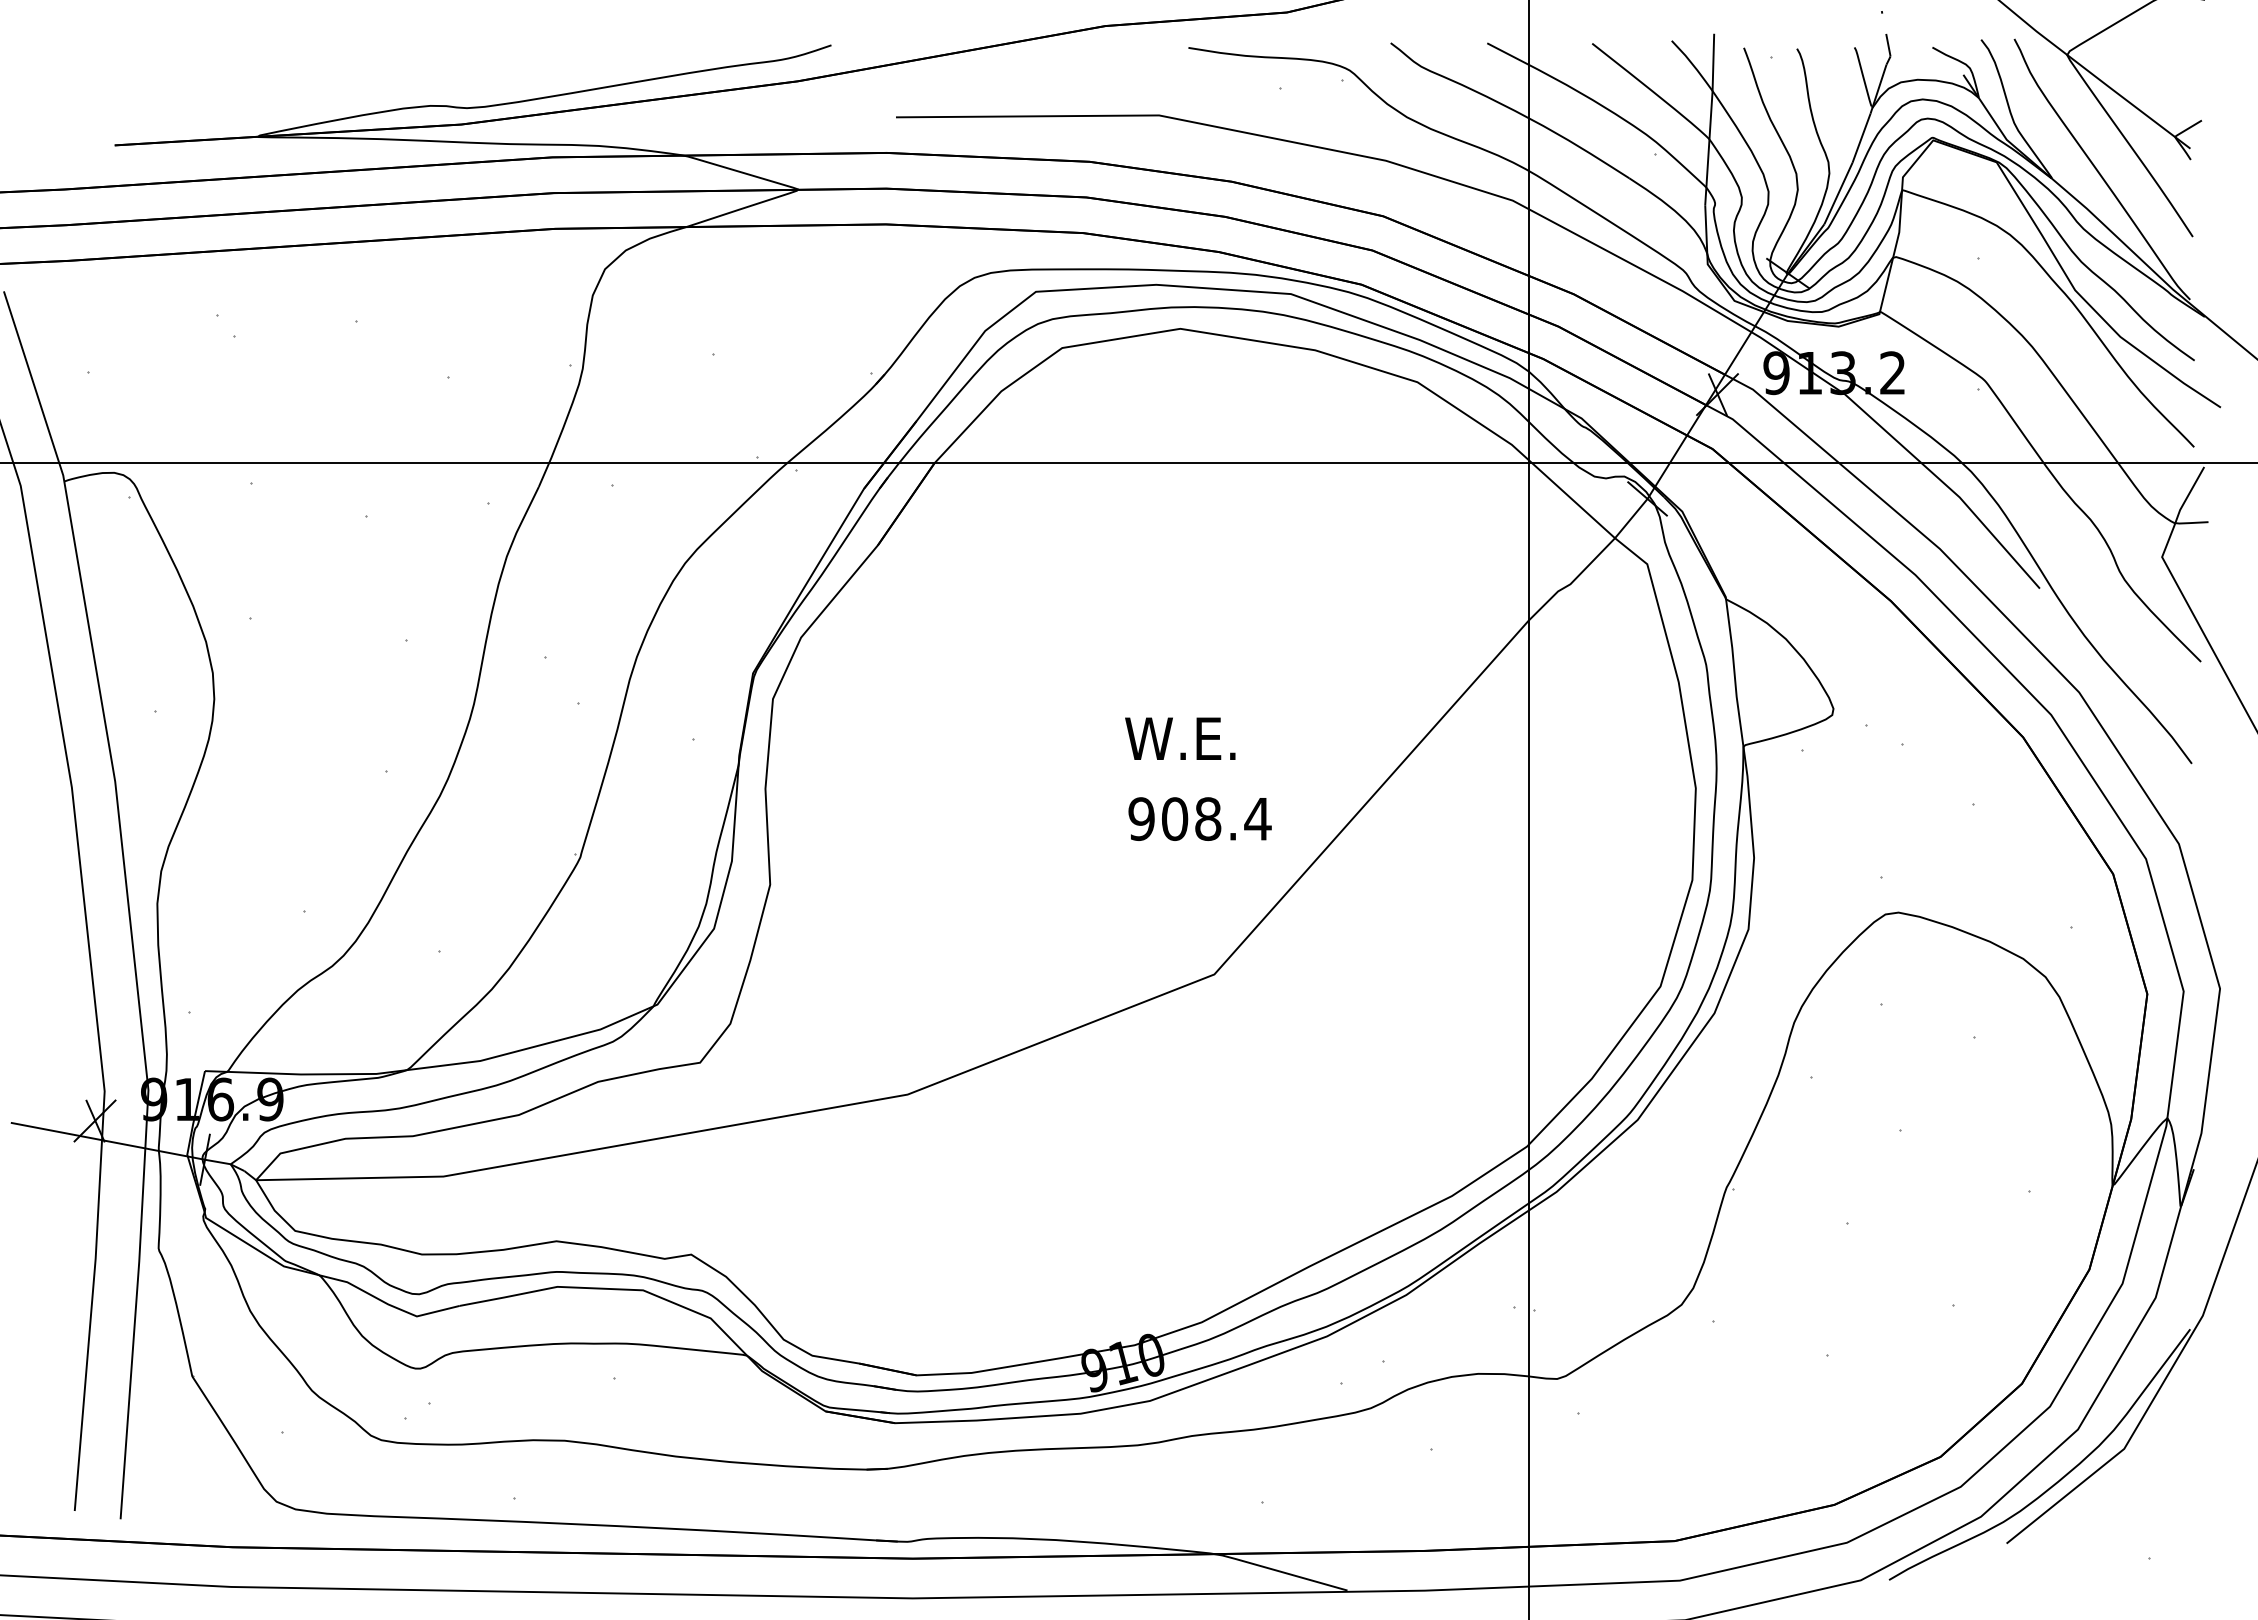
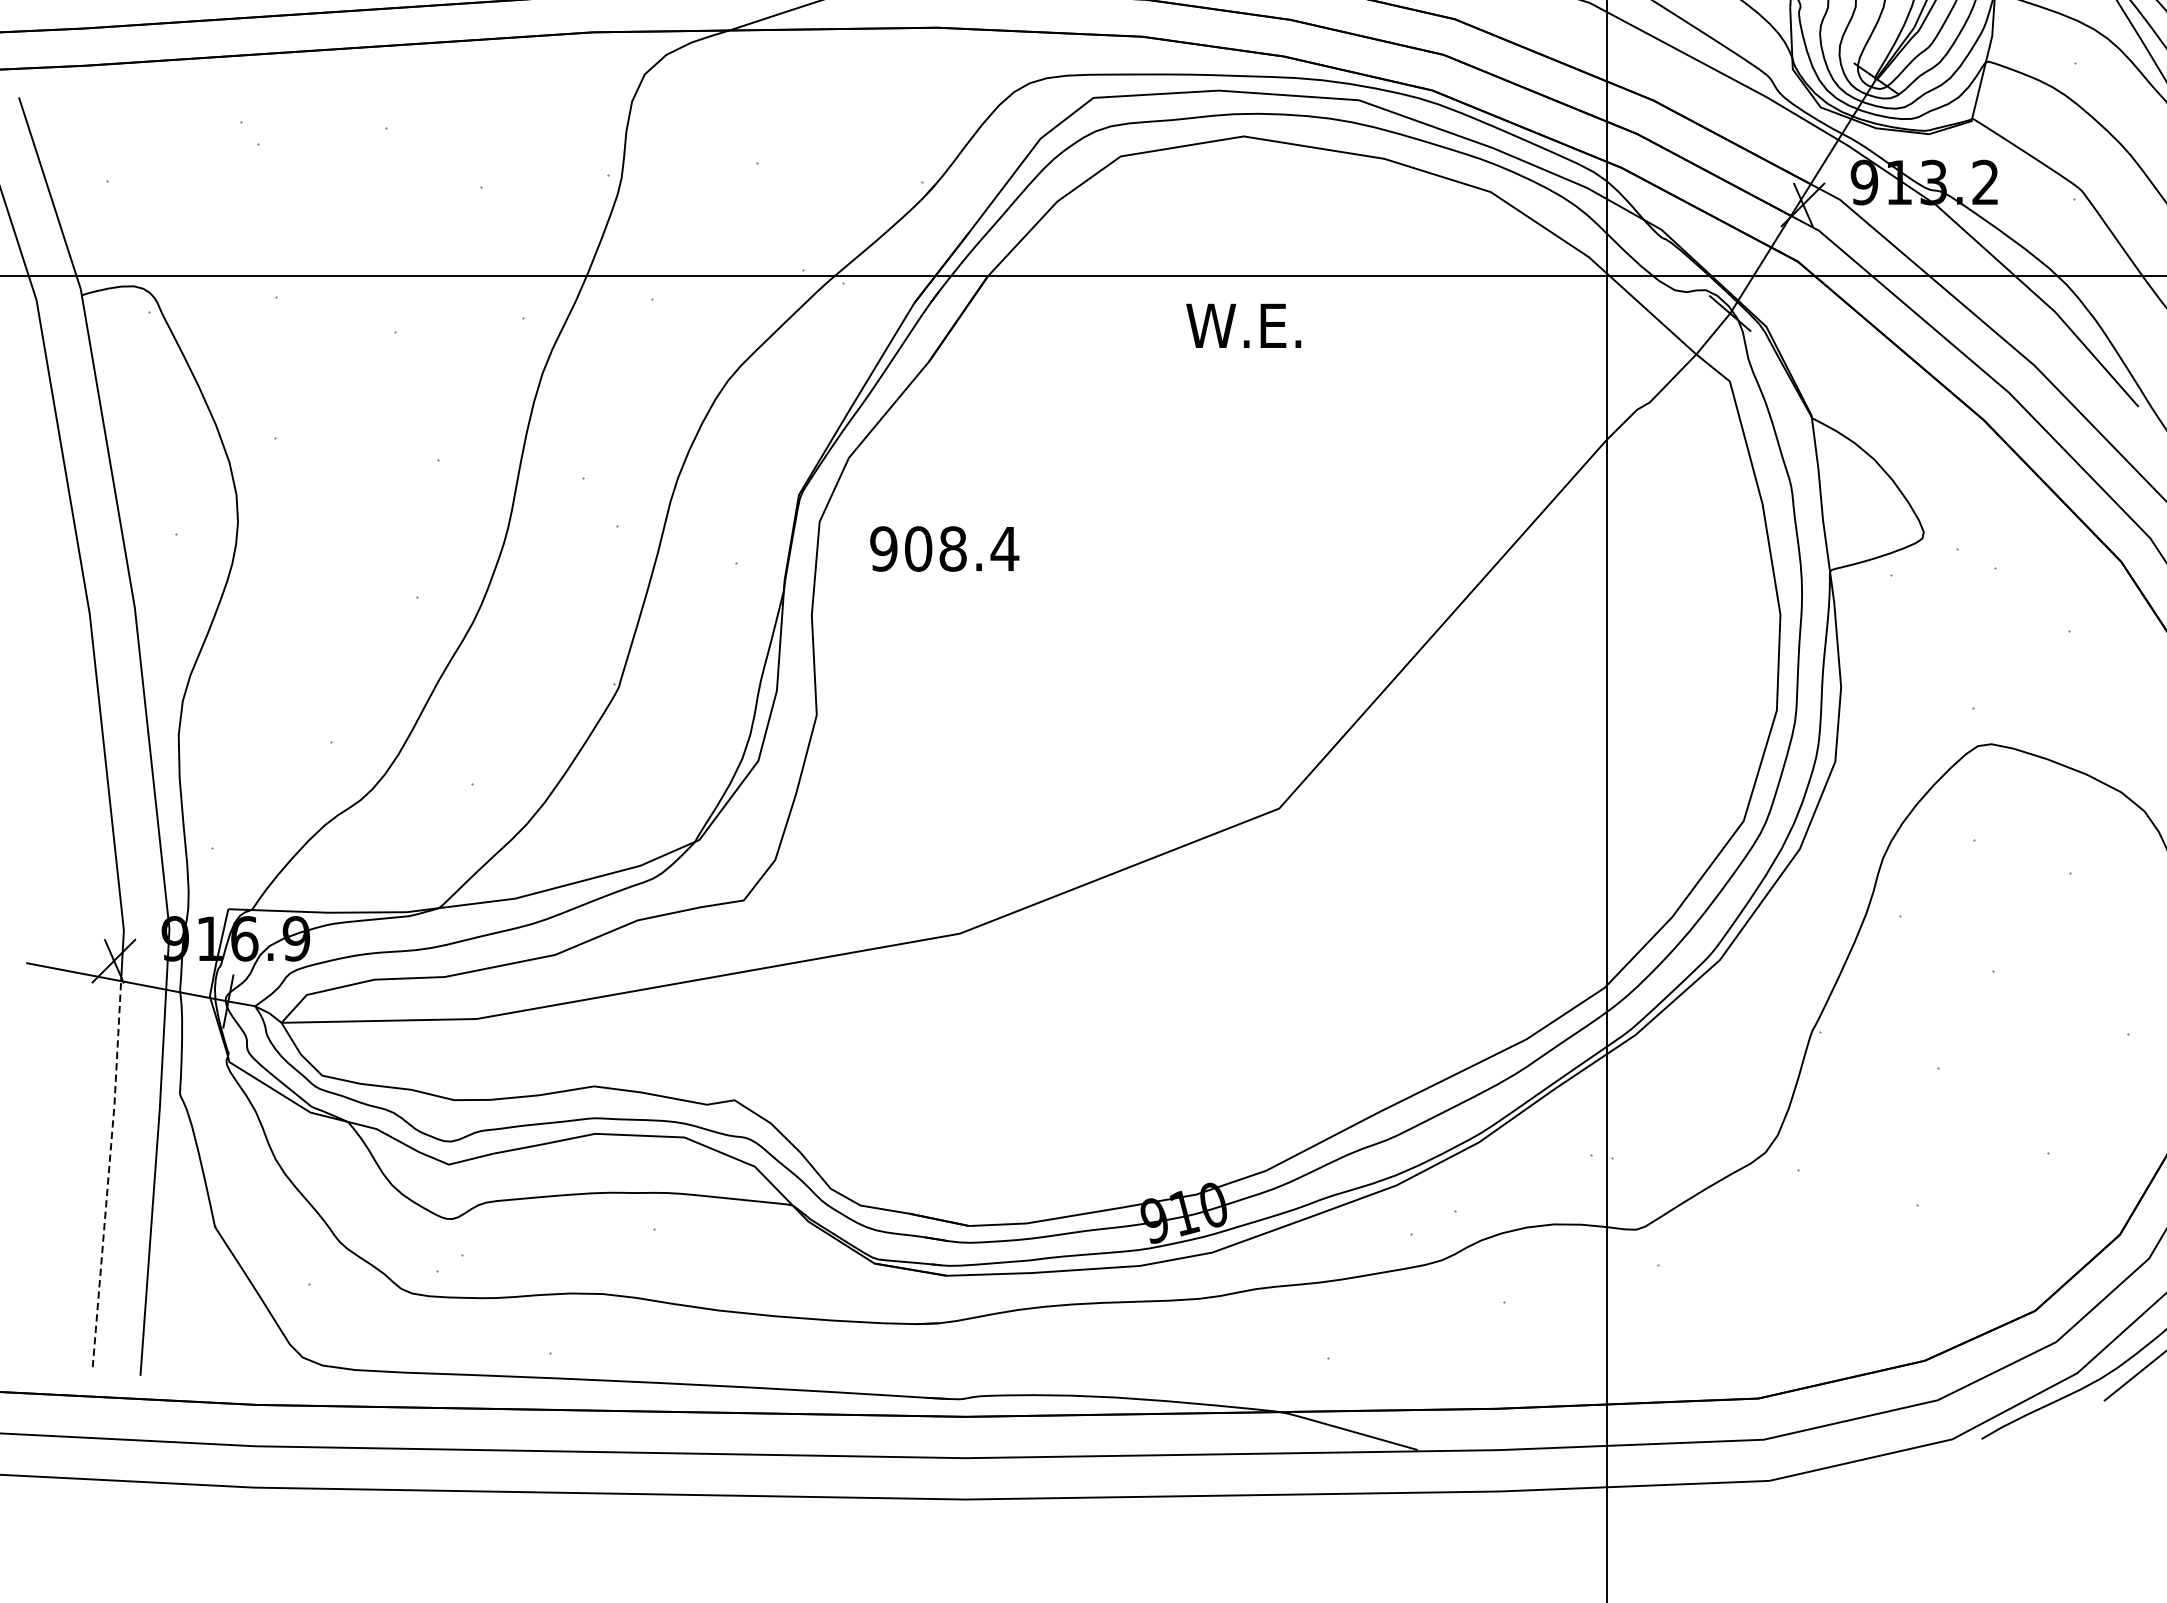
text: (1180, 738) -> (1243, 325), moved
text: (1199, 818) -> (944, 548), moved
line: (90, 1325) -> (109, 1174), solid -> dashed

